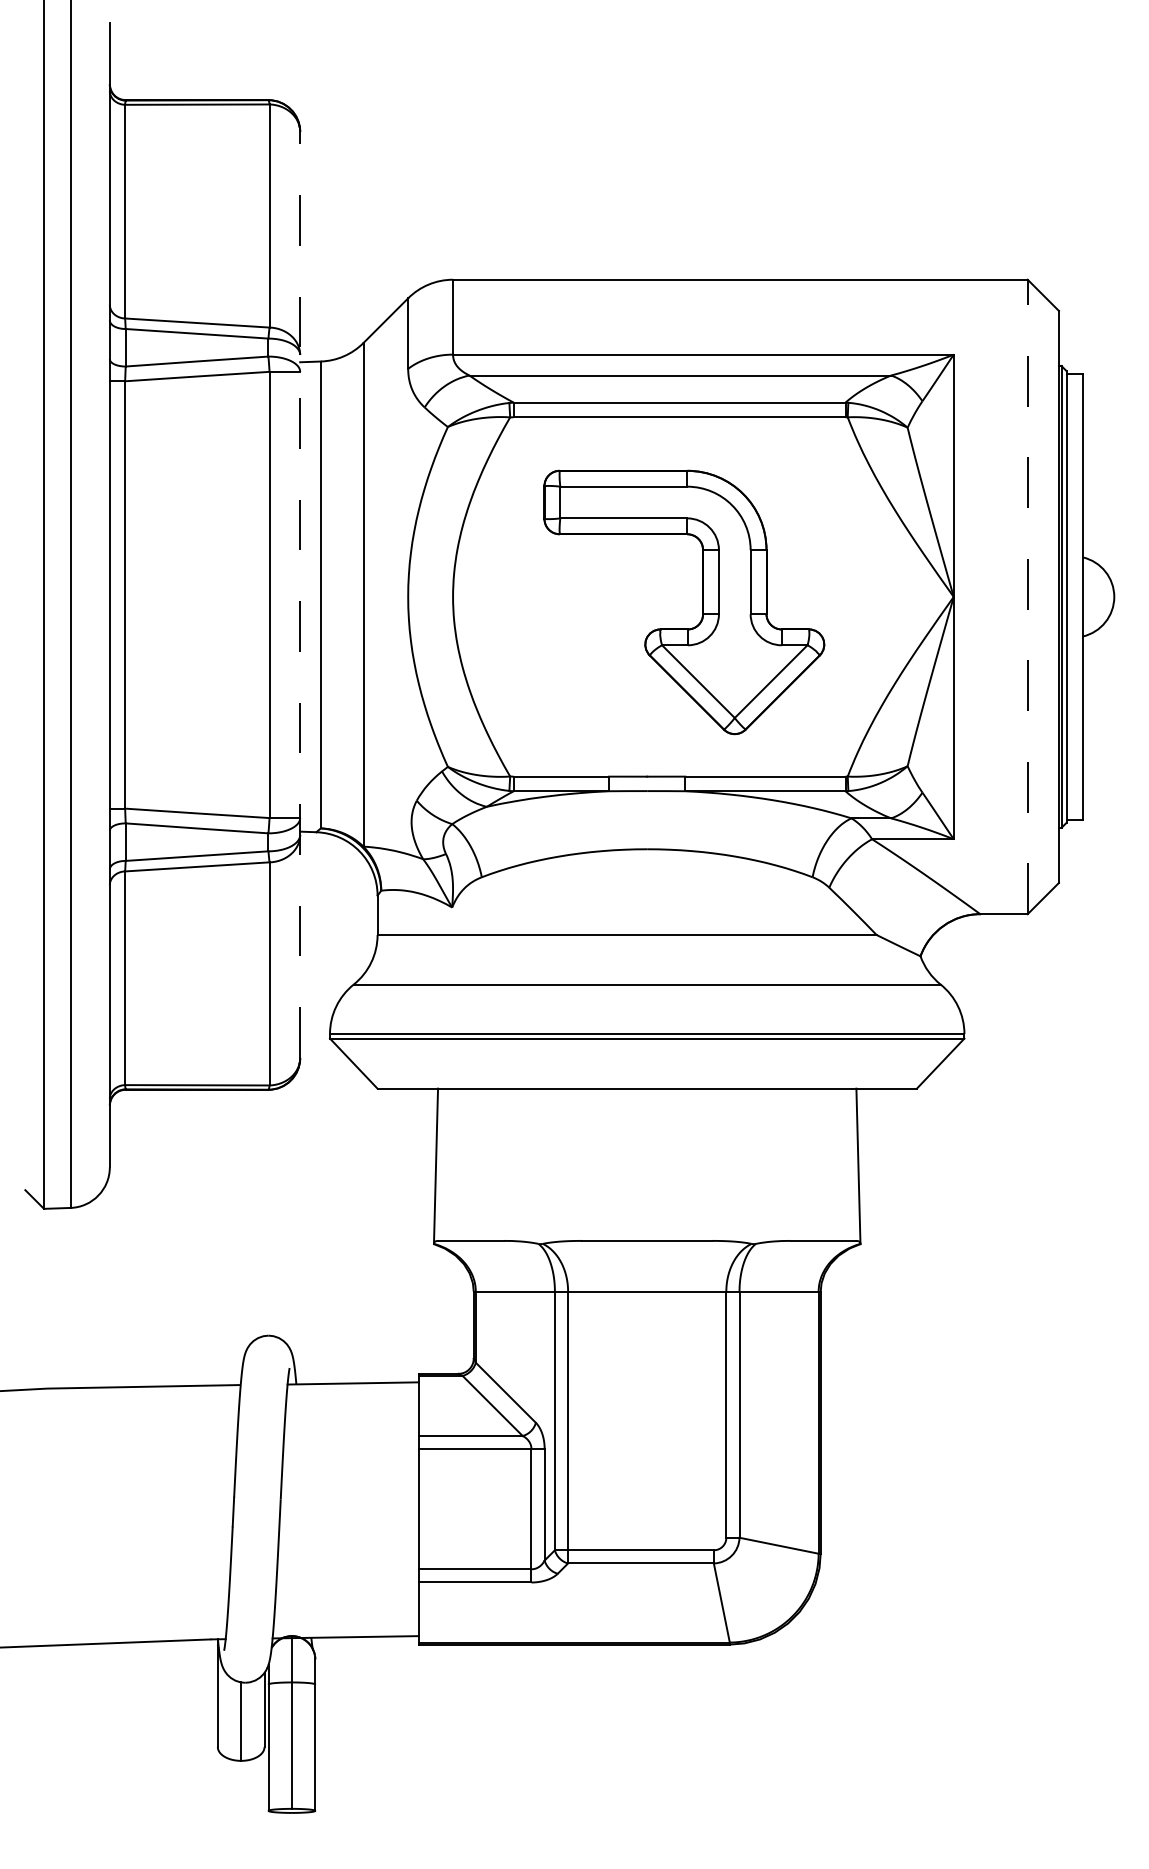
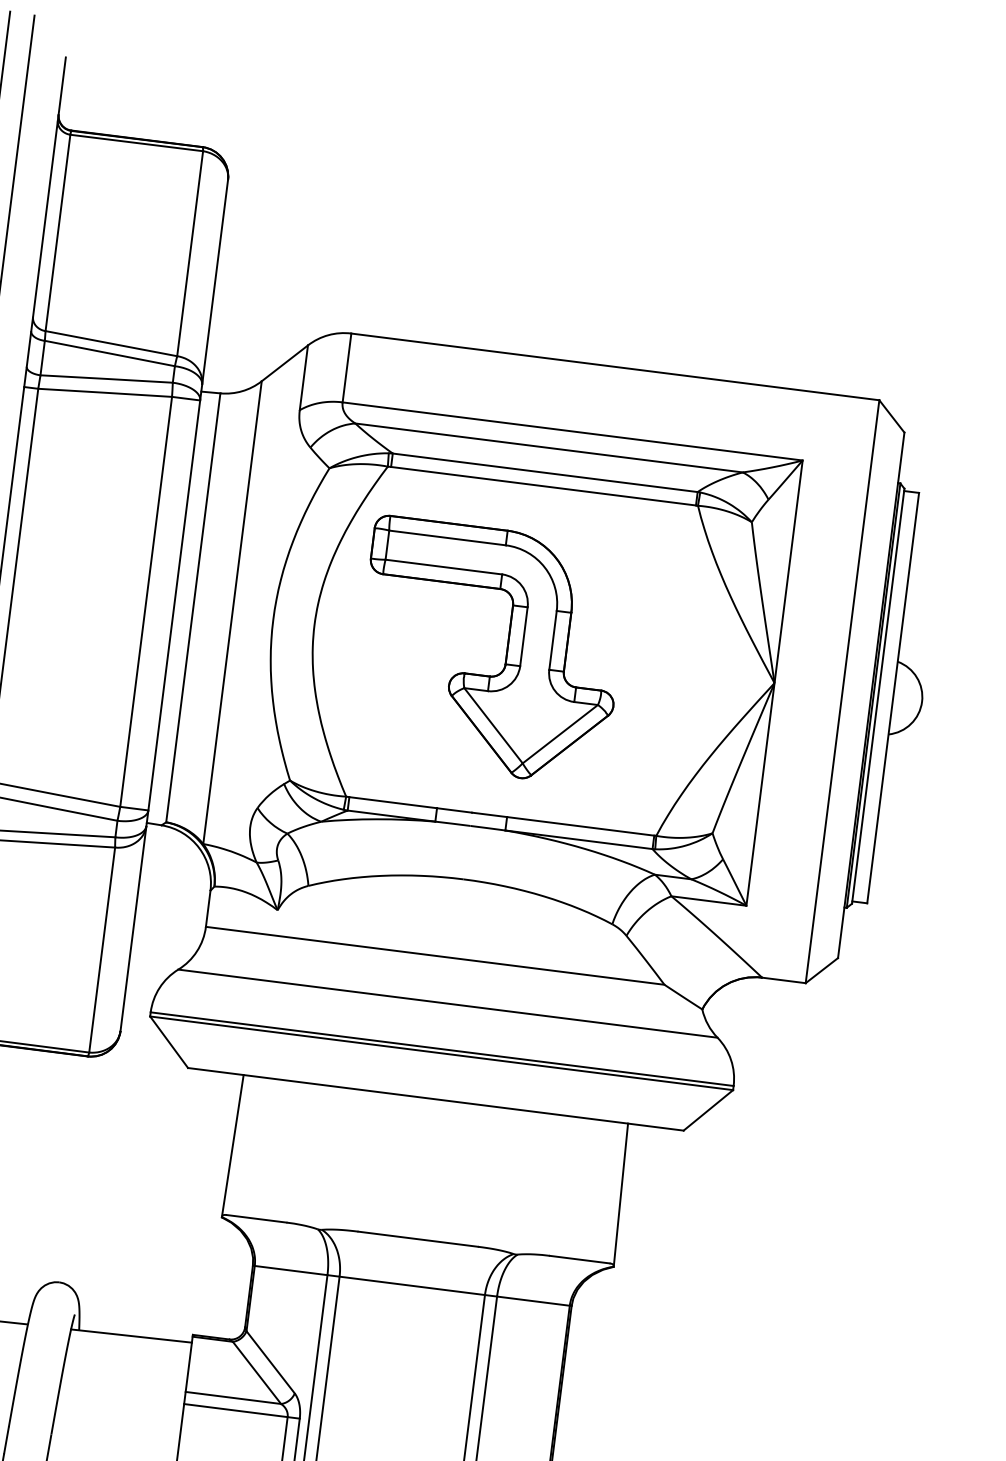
line: (300, 594) -> (174, 605), dashed -> solid
line: (1027, 596) -> (842, 691), dashed -> solid
part: (702, 601) -> (506, 652), moved

